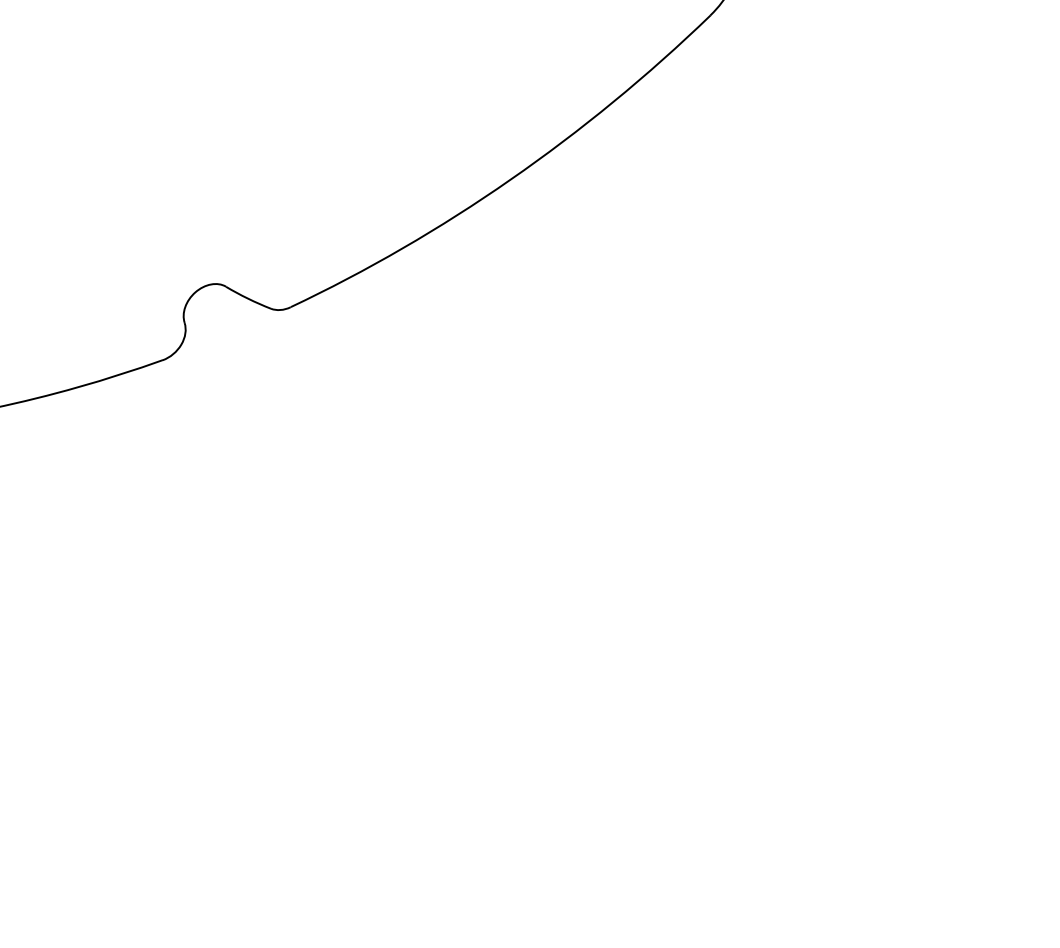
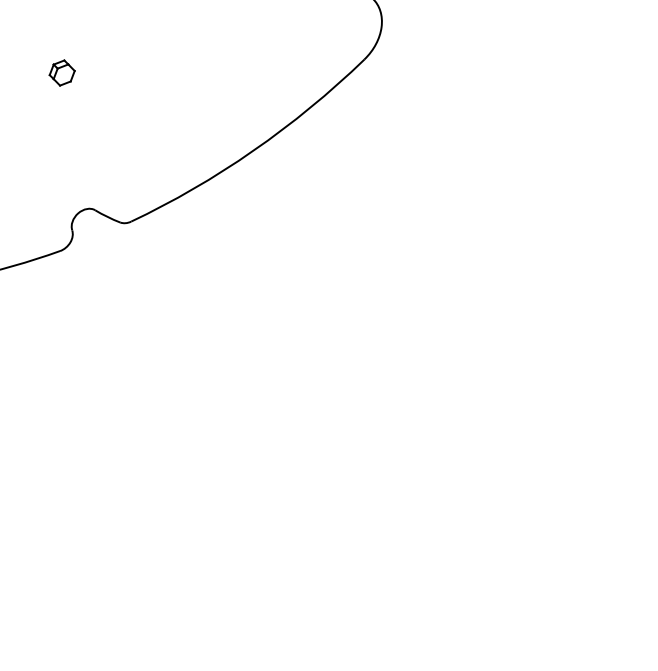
part: (165, 38) -> (61, 72), added

